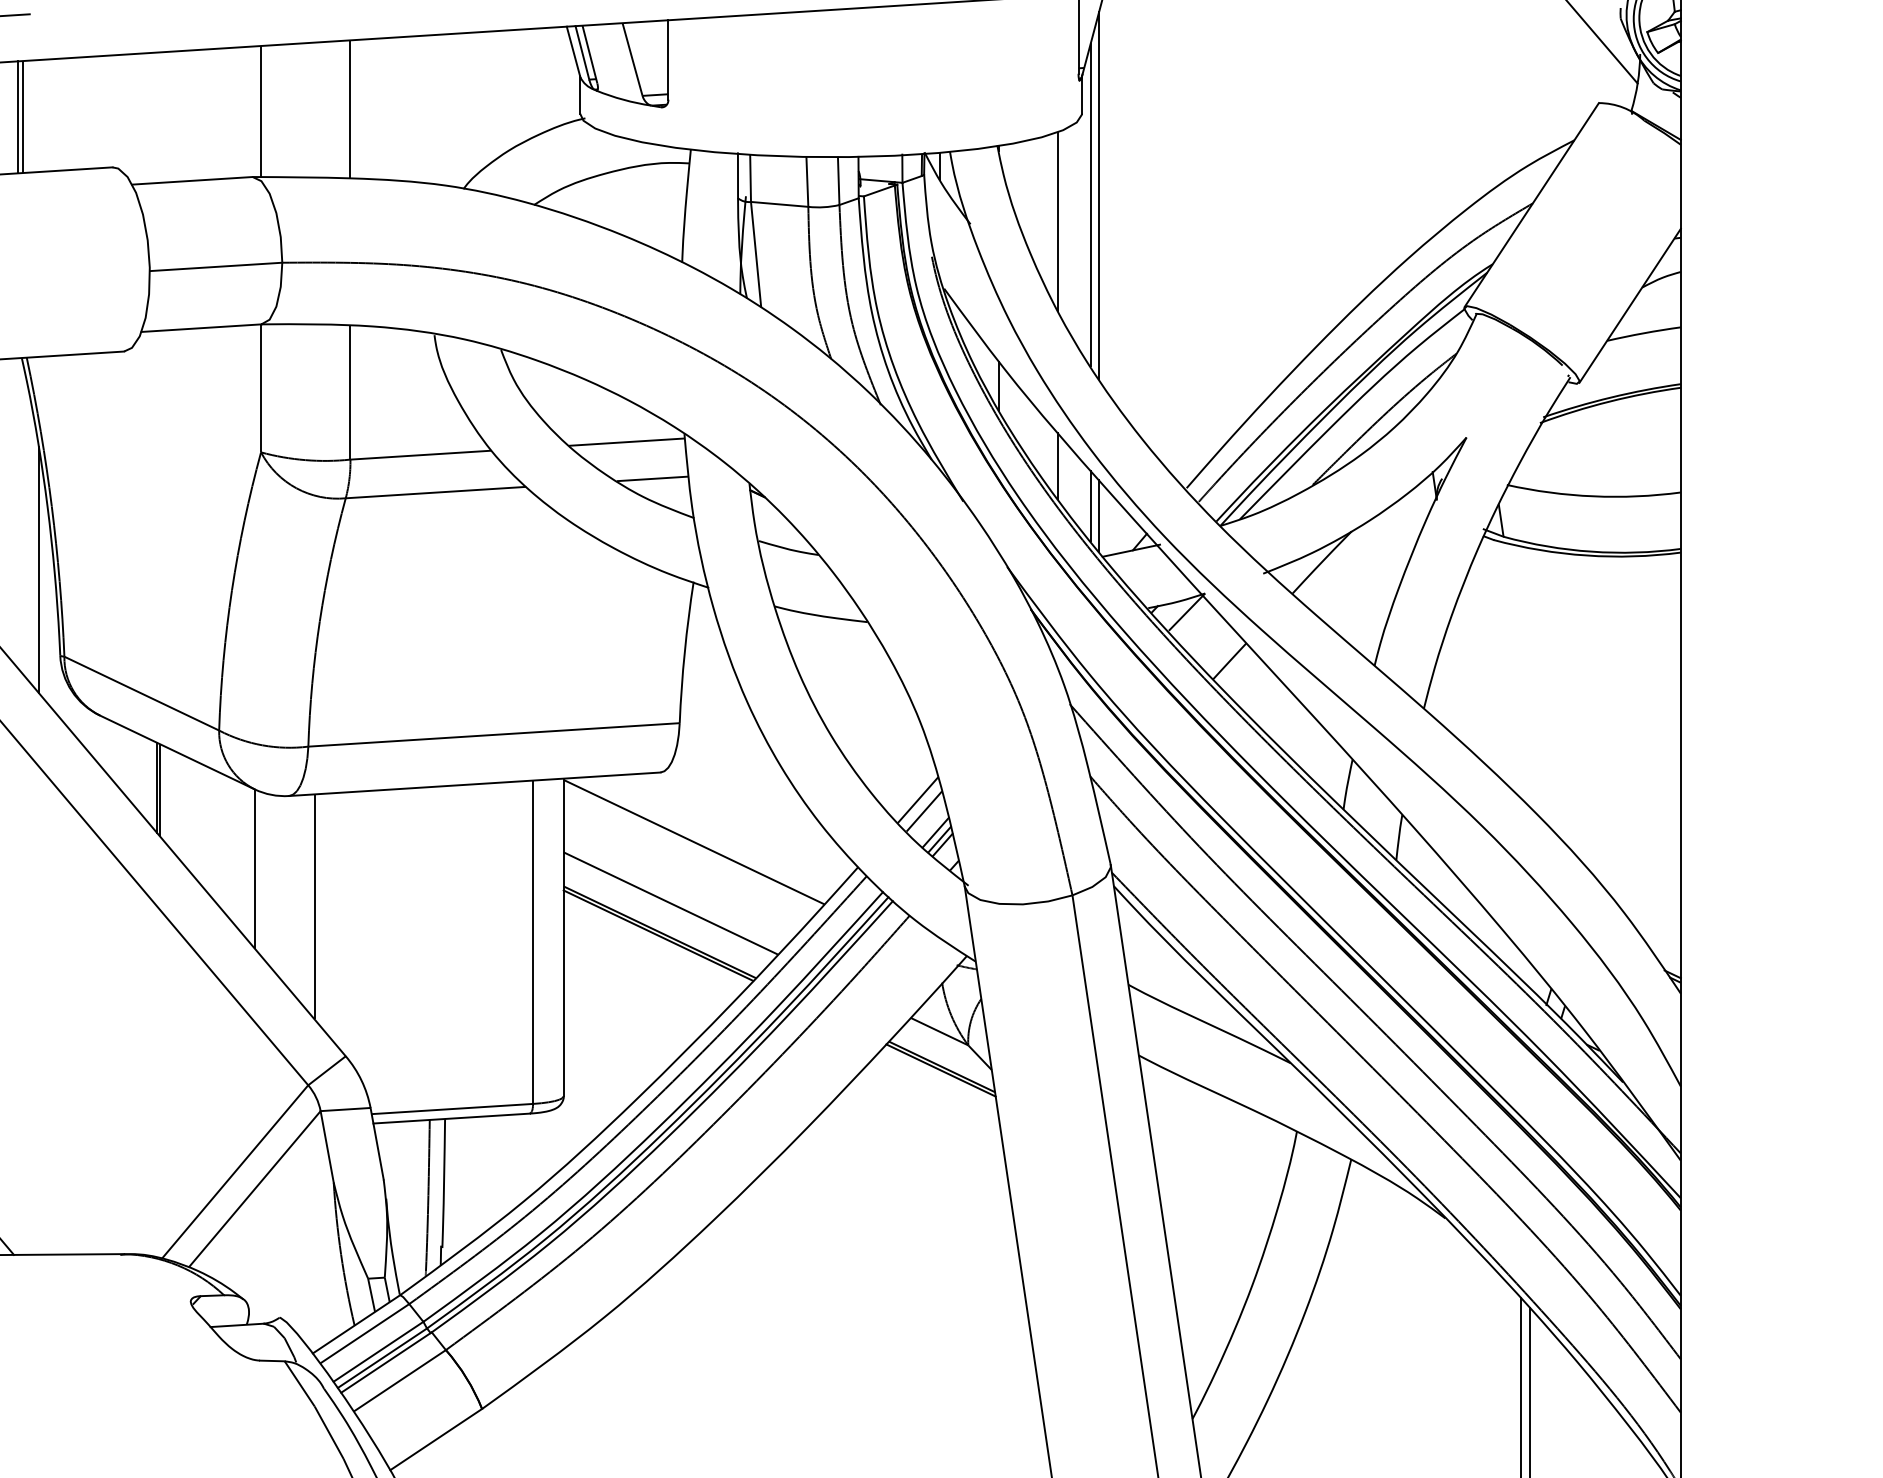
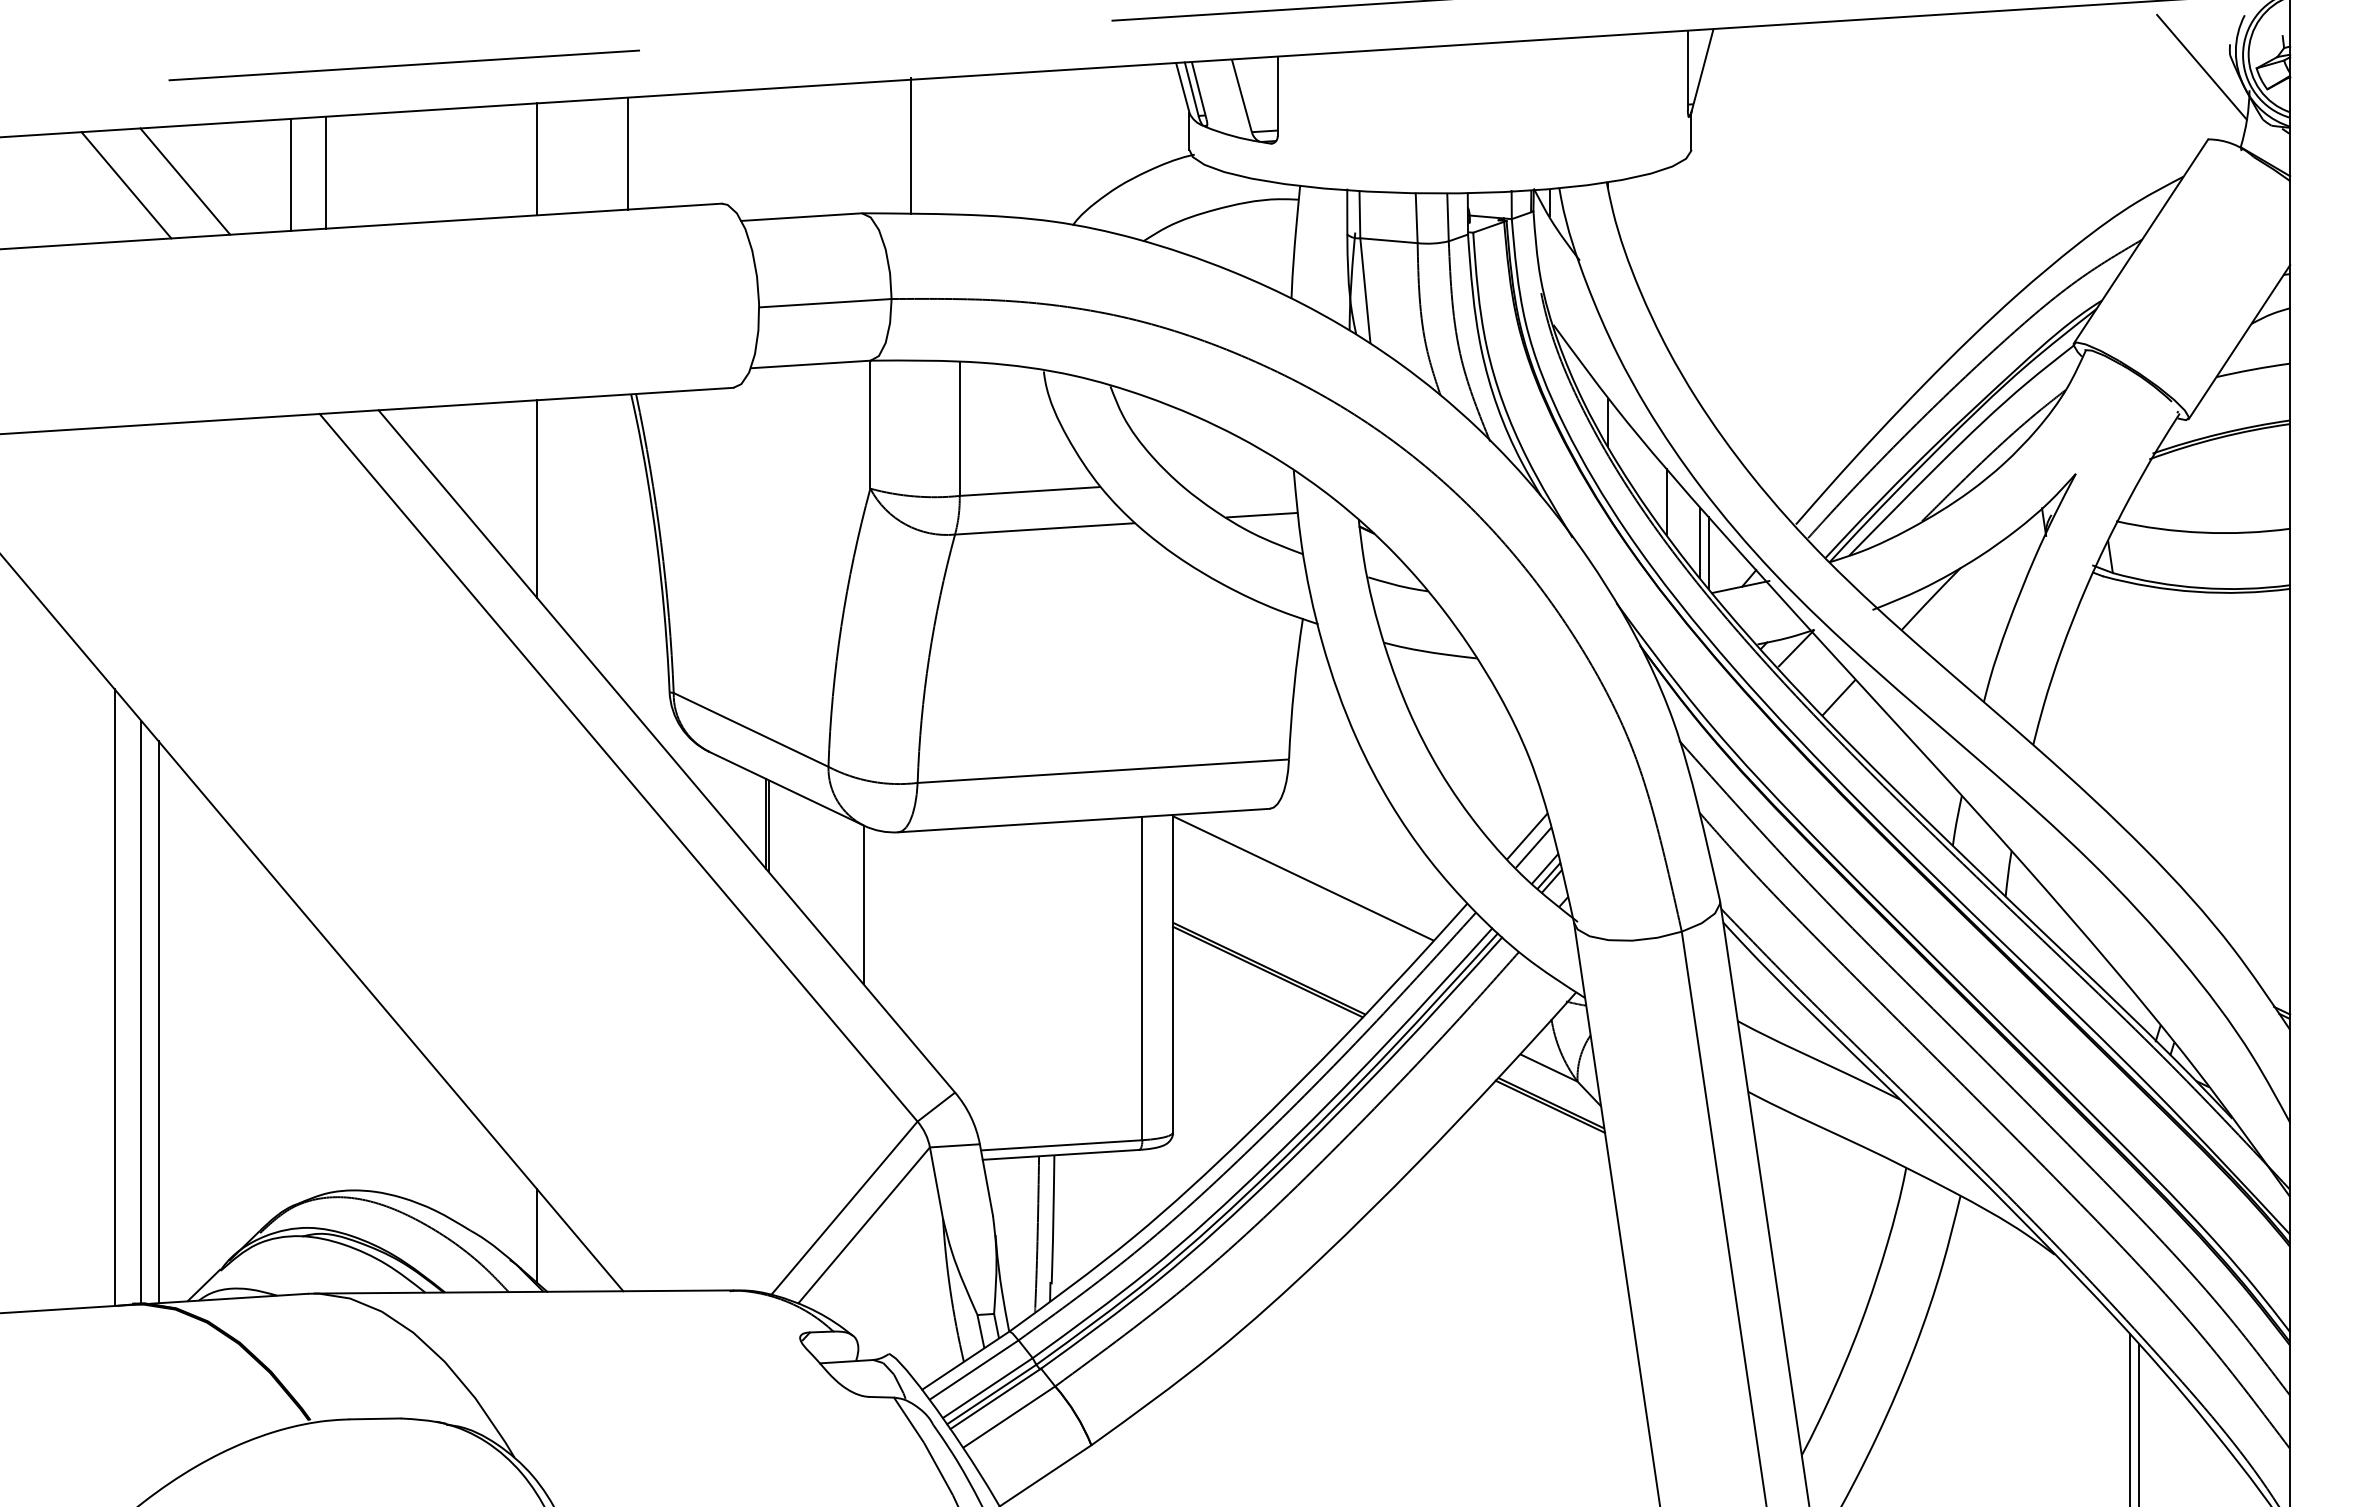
line: (350, 109) -> (910, 145), moved
line: (261, 111) -> (870, 147), removed
line: (22, 117) -> (631, 153), removed
line: (1099, 195) -> (1708, 231), removed
line: (1091, 205) -> (1700, 241), removed
line: (1058, 222) -> (1667, 258), removed
line: (627, 442) -> (1236, 478), removed
line: (39, 570) -> (648, 606), removed
line: (671, 903) -> (1280, 939), removed
line: (314, 906) -> (923, 942), removed

